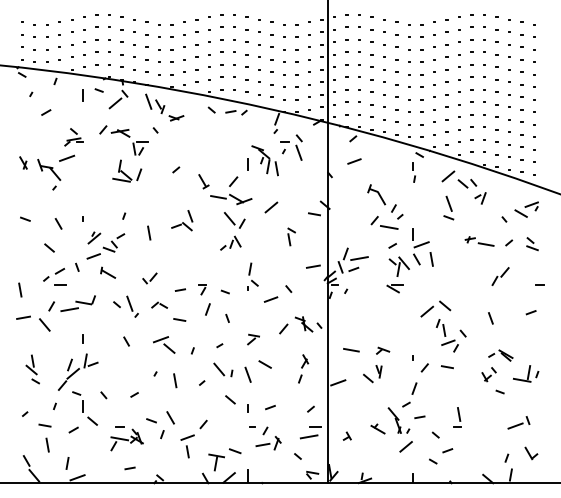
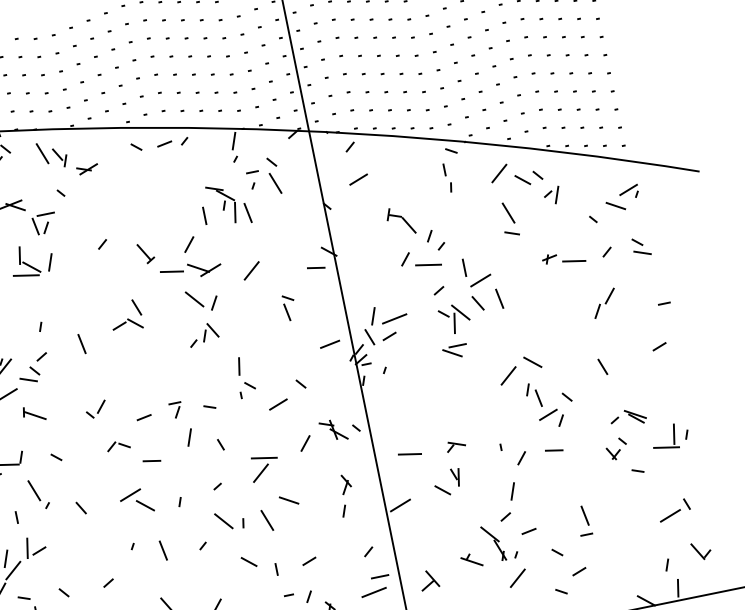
part: (132, 306) -> (38, 493), moved
part: (253, 339) -> (264, 467), size x1.67
part: (347, 436) -> (429, 580), size x1.67

